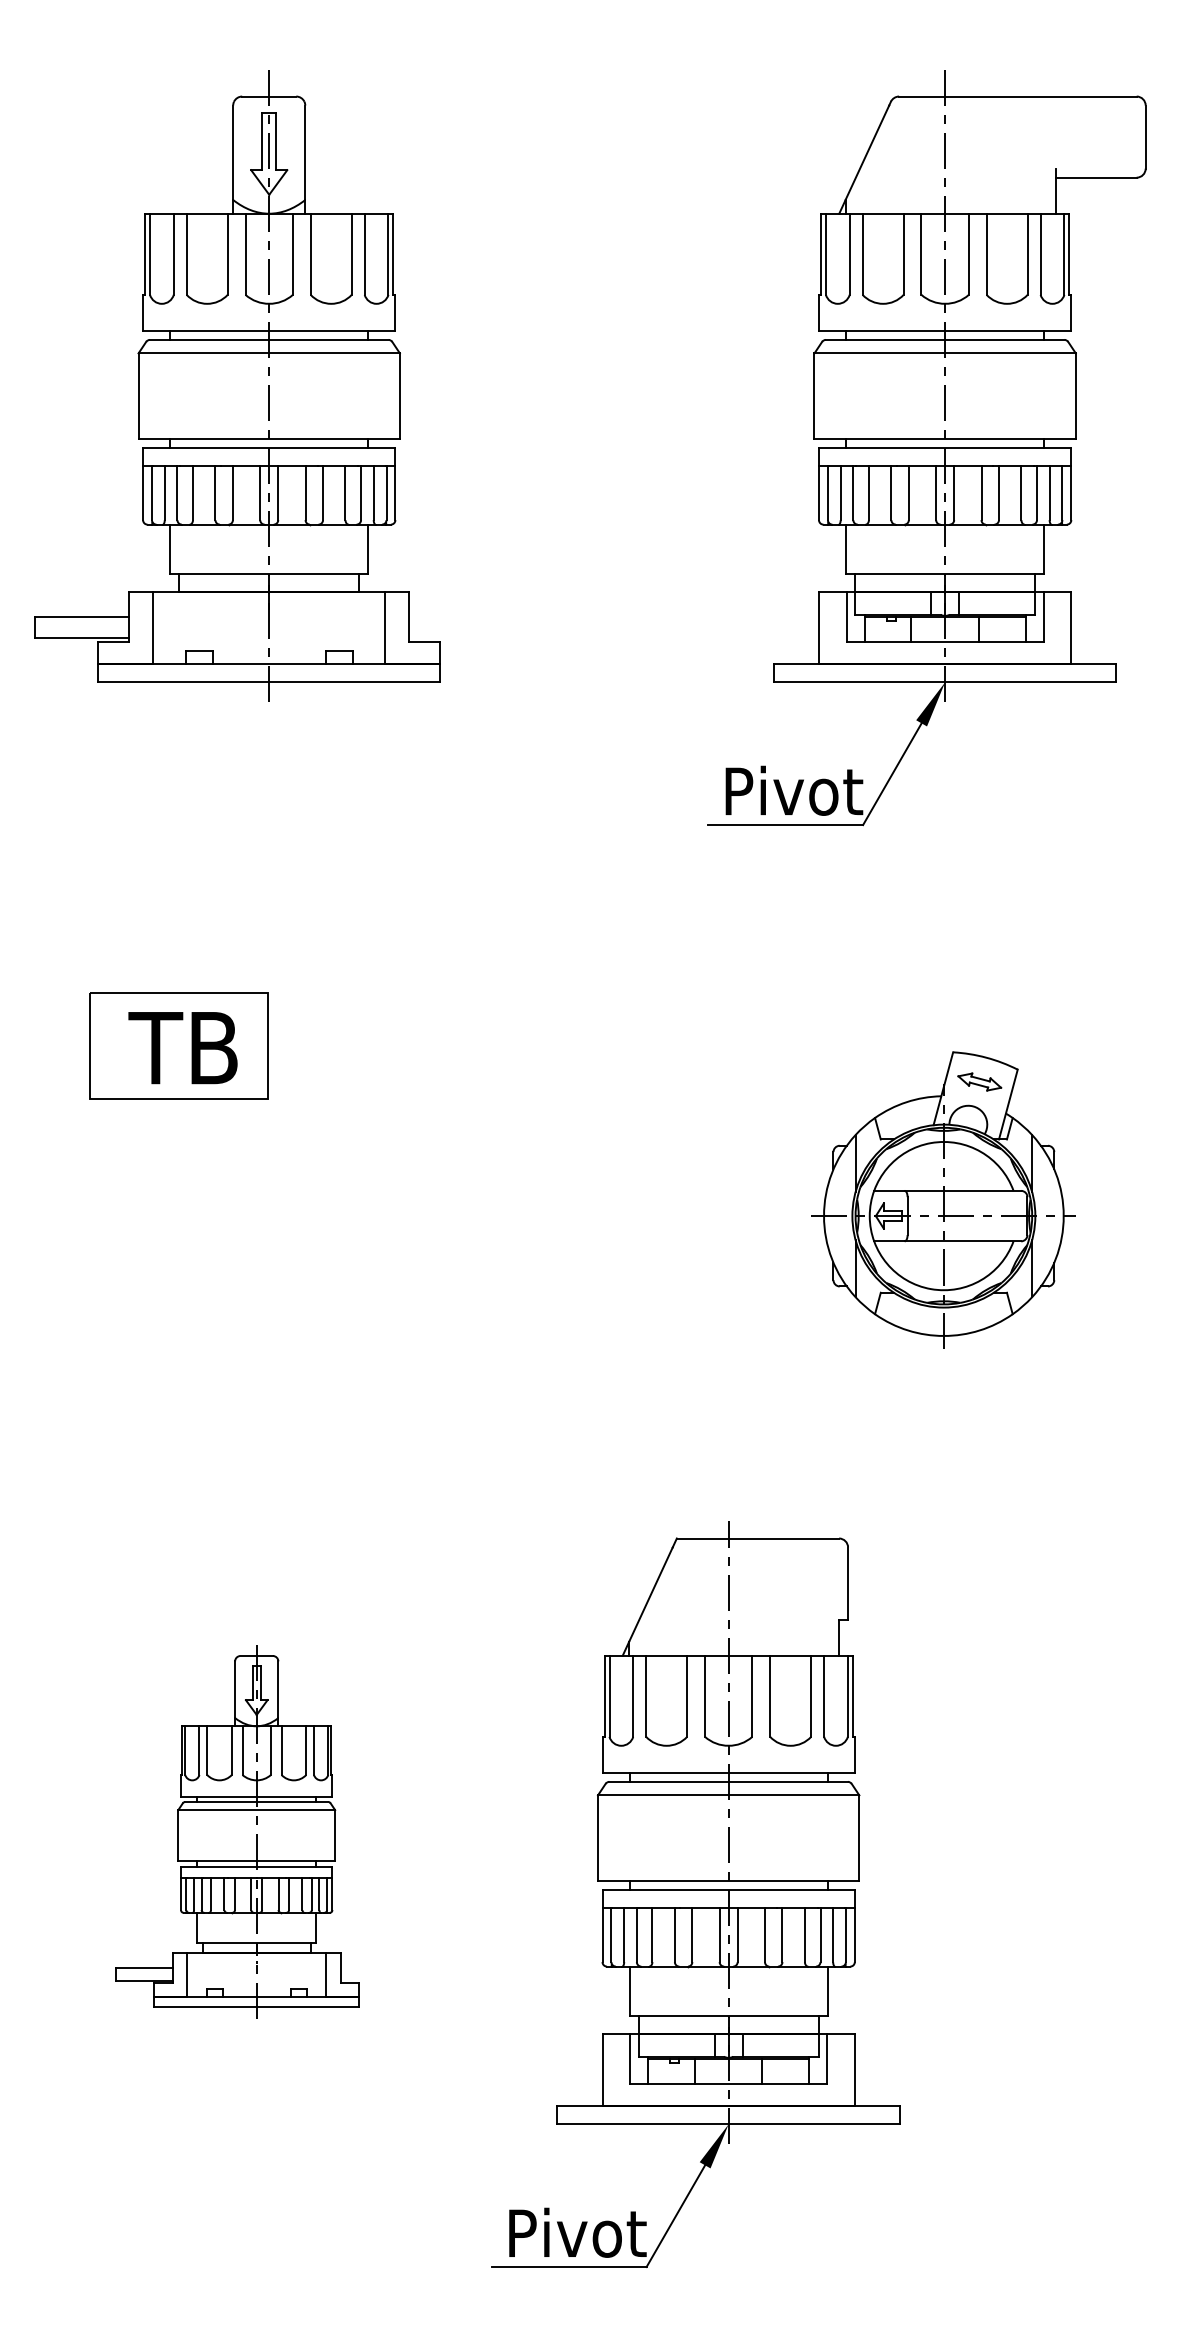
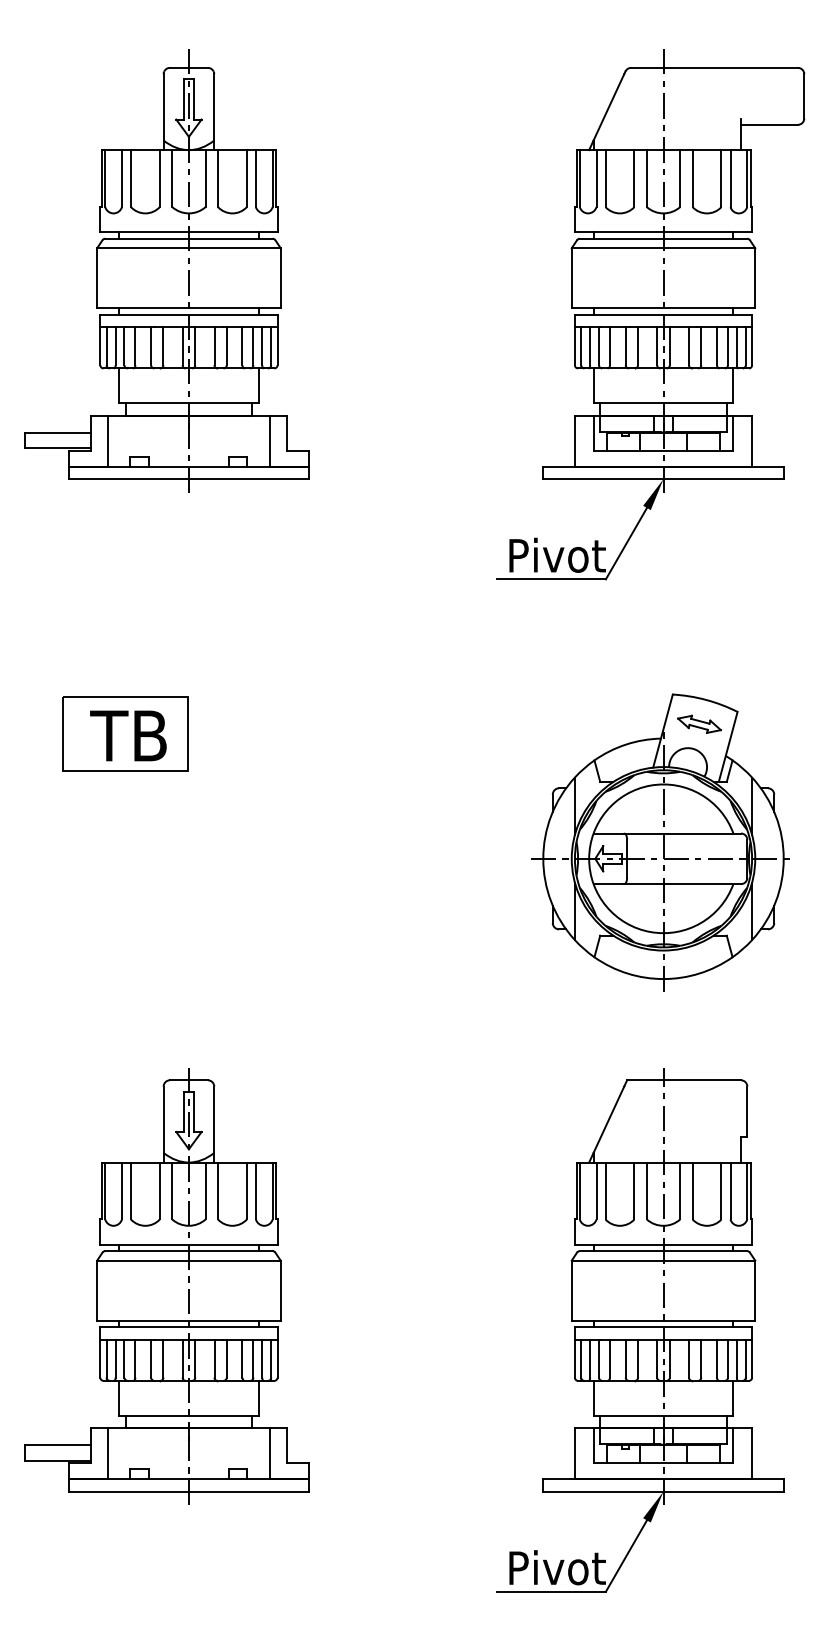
part: (940, 1199) -> (660, 842), size x1.43
part: (237, 1832) -> (166, 1286), size x1.67
part: (695, 1894) -> (640, 1330), moved

